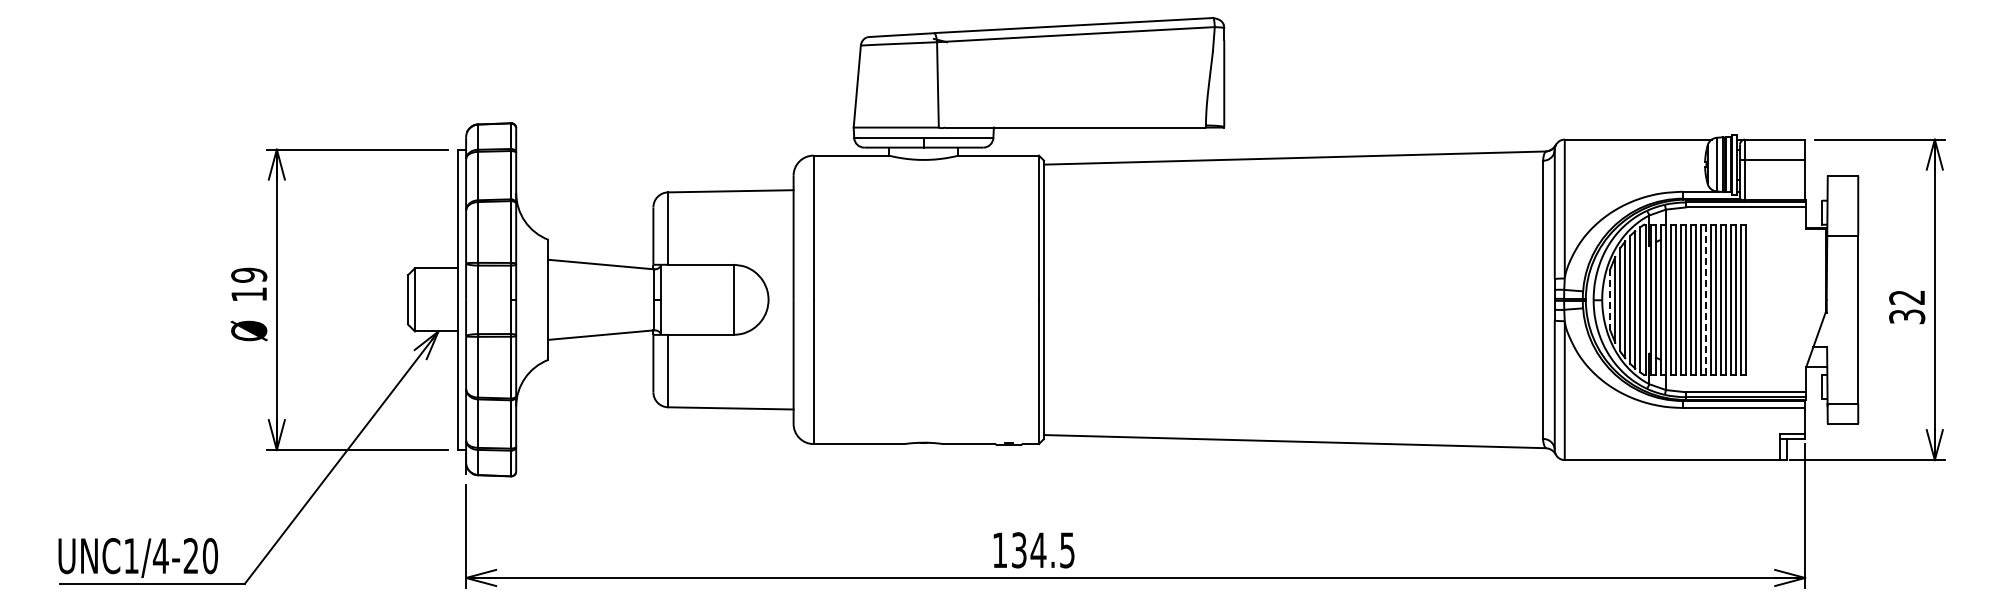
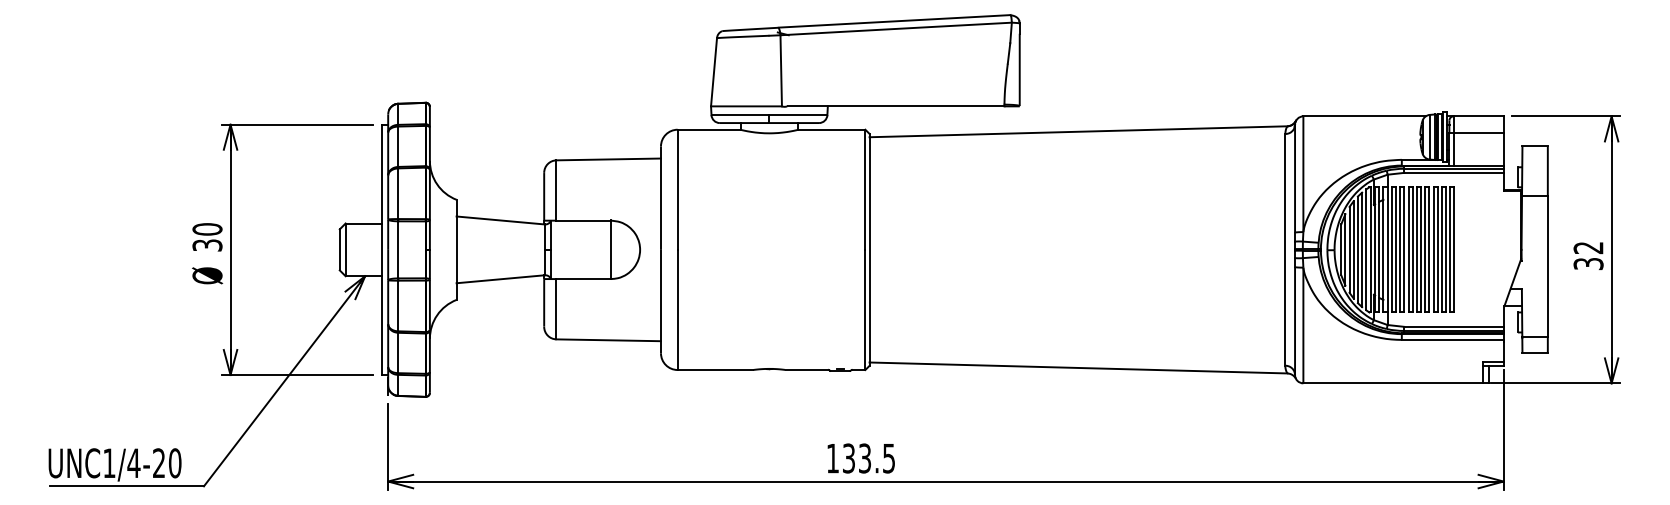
text: (249, 284) -> (207, 237), 19 -> 30
line: (1610, 300) -> (1341, 250), dashed -> solid
line: (1706, 300) -> (1421, 250), dashed -> solid
text: (1038, 550) -> (864, 458), 134.5 -> 133.5

